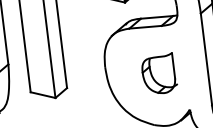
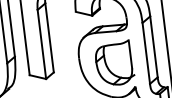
part: (160, 73) -> (115, 62), size x1.67

